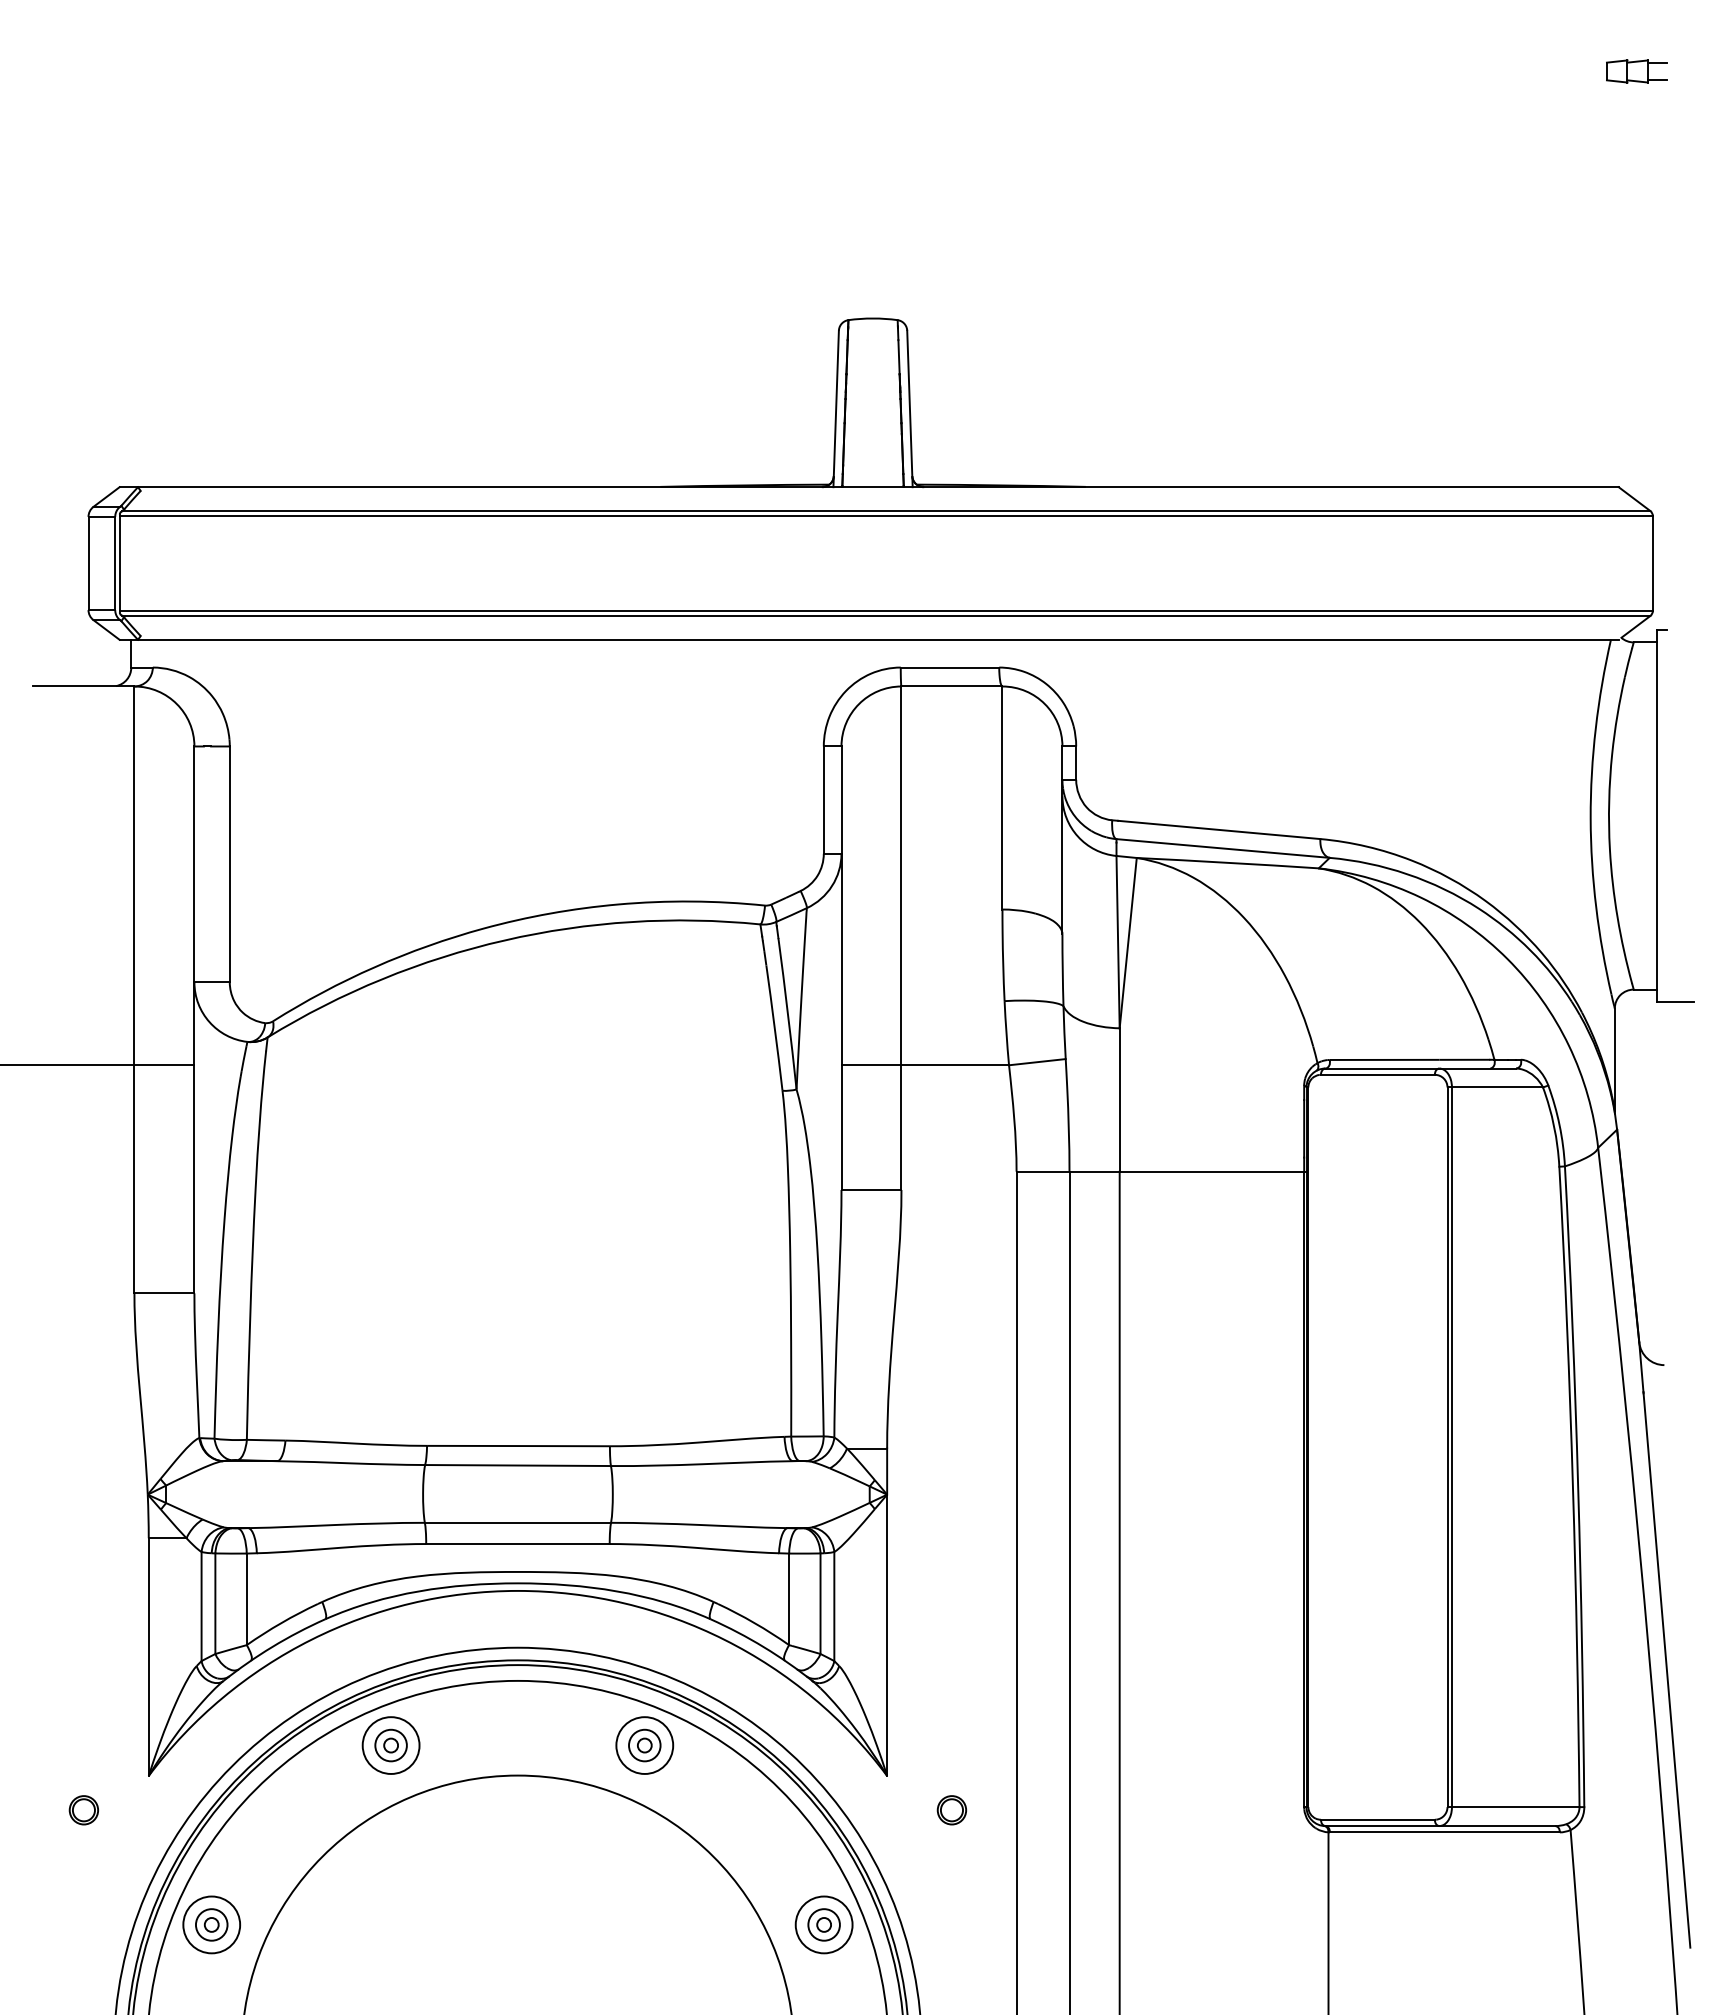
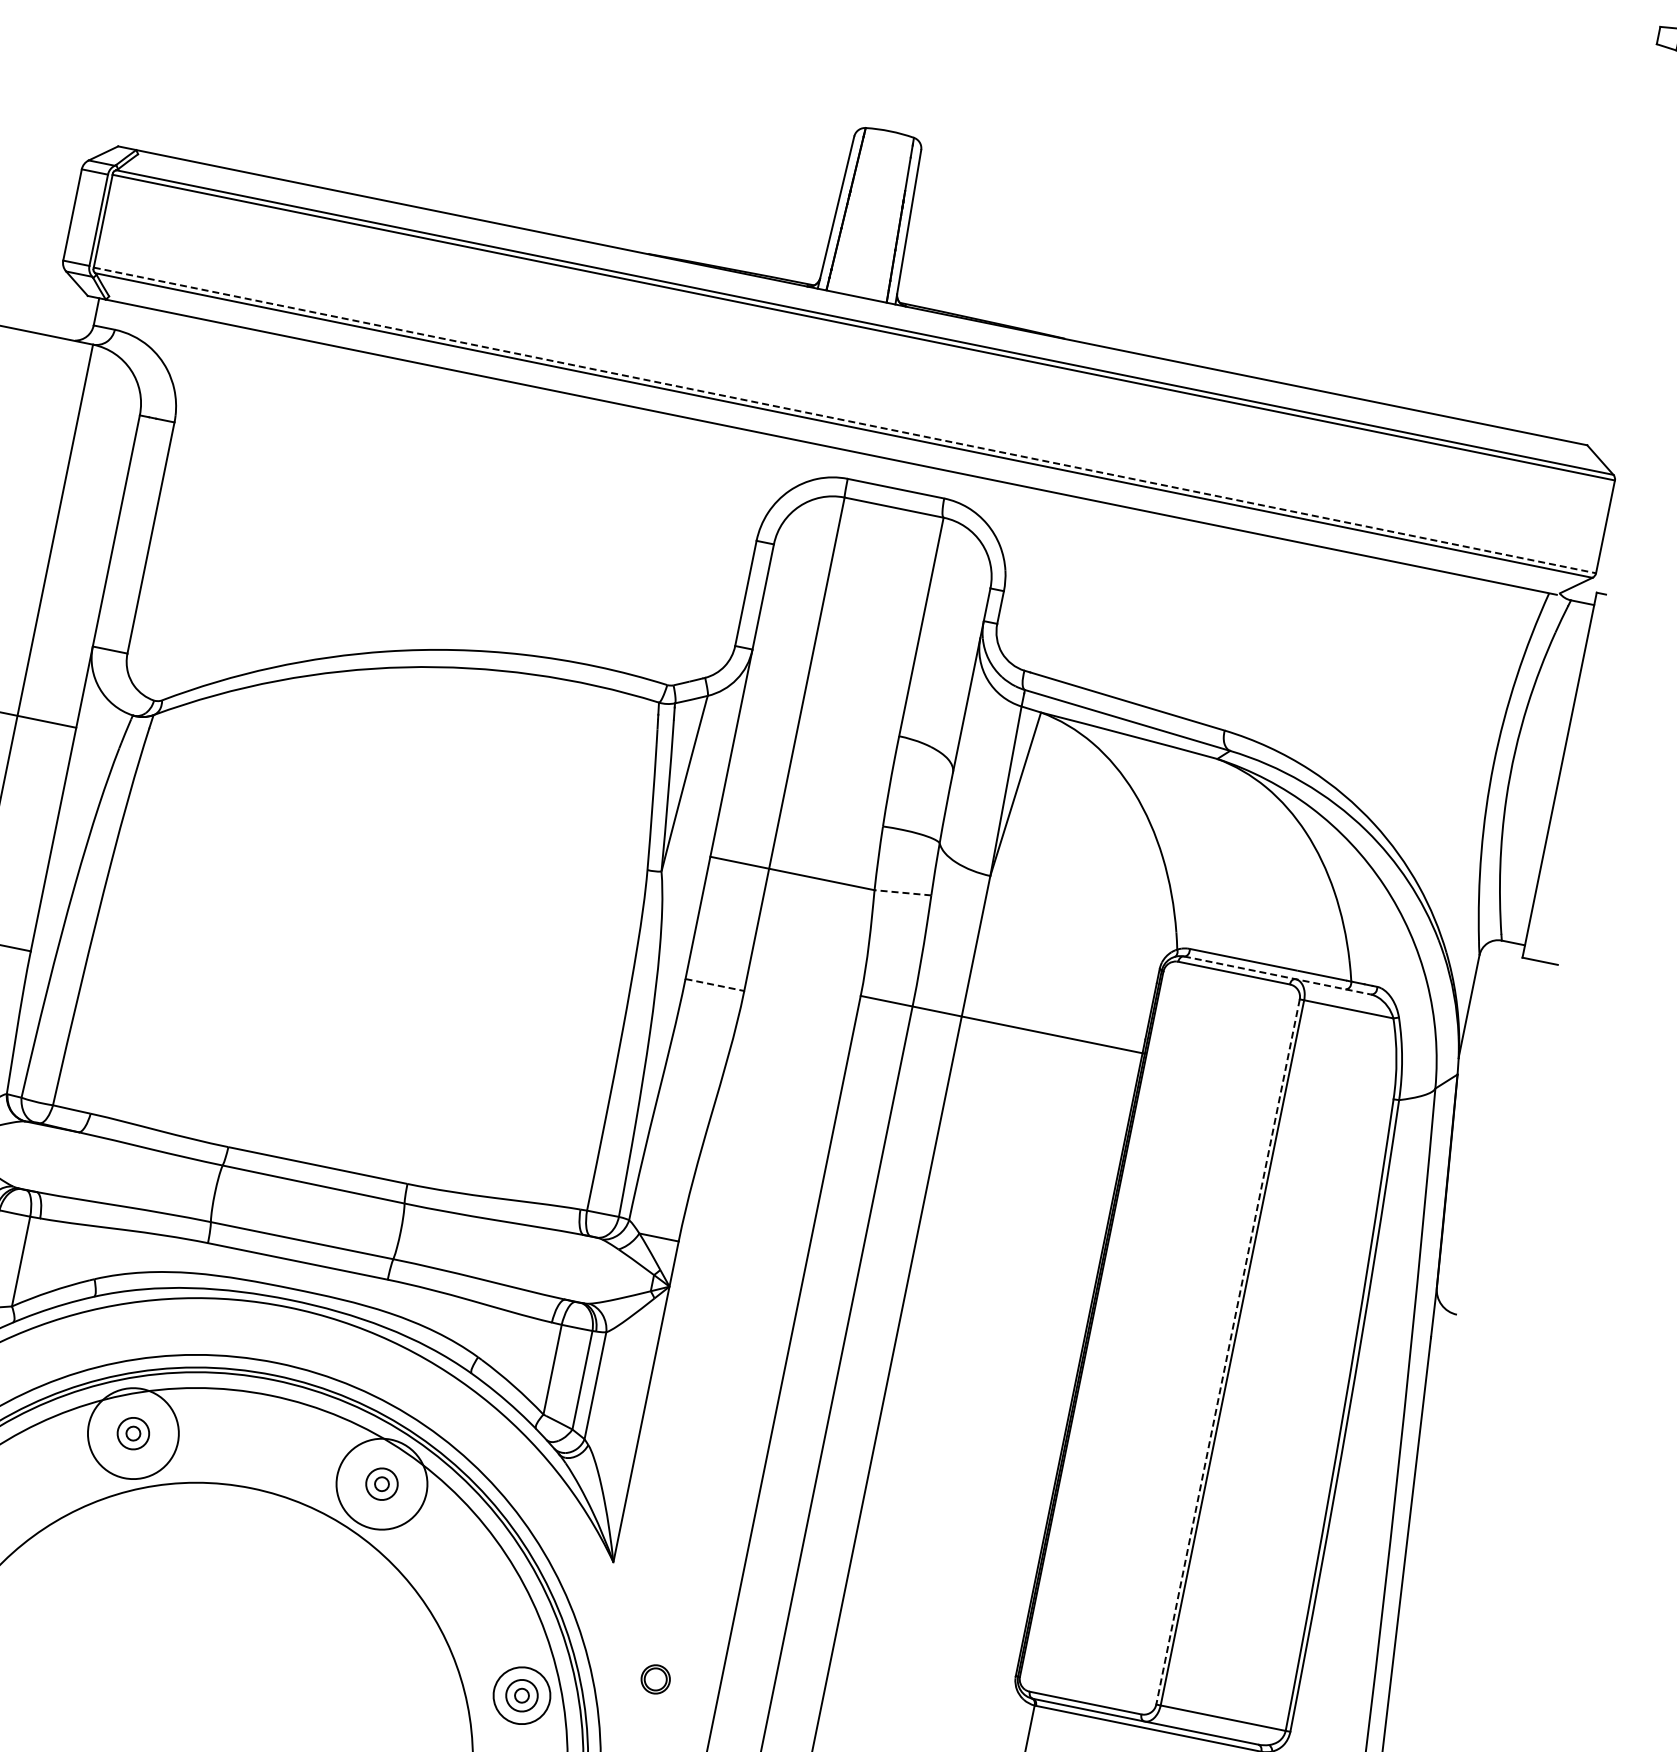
line: (886, 610) -> (845, 420), solid -> dashed
line: (1037, 1062) -> (903, 893), solid -> dashed
line: (1421, 1068) -> (1278, 975), solid -> dashed
line: (871, 1190) -> (714, 985), solid -> dashed
line: (1447, 1447) -> (1228, 1352), solid -> dashed
circle: (390, 1745) -> (132, 1433), size x1.6
circle: (644, 1745) -> (381, 1484), size x1.6
part: (951, 1810) -> (655, 1679), moved

